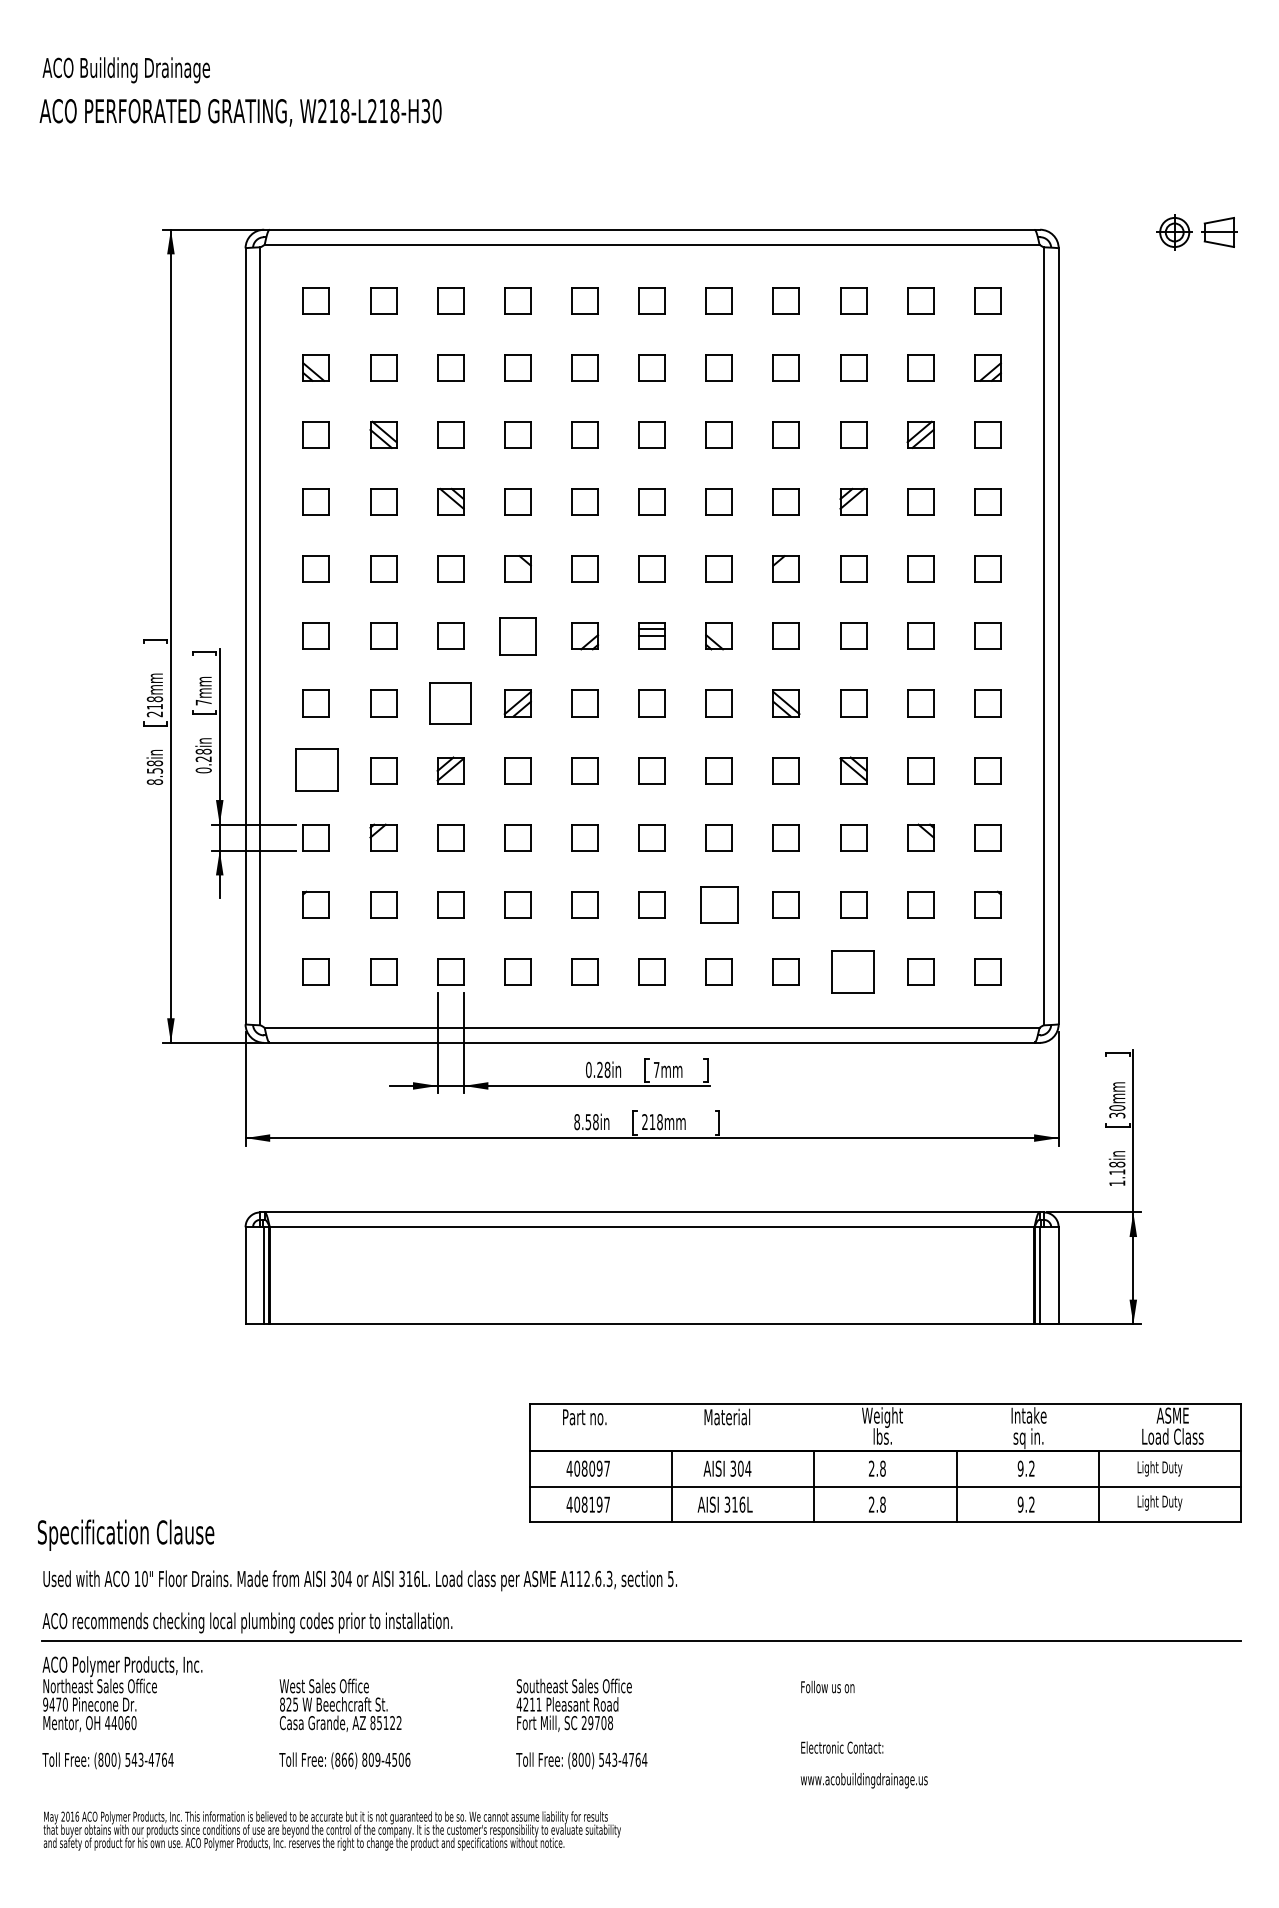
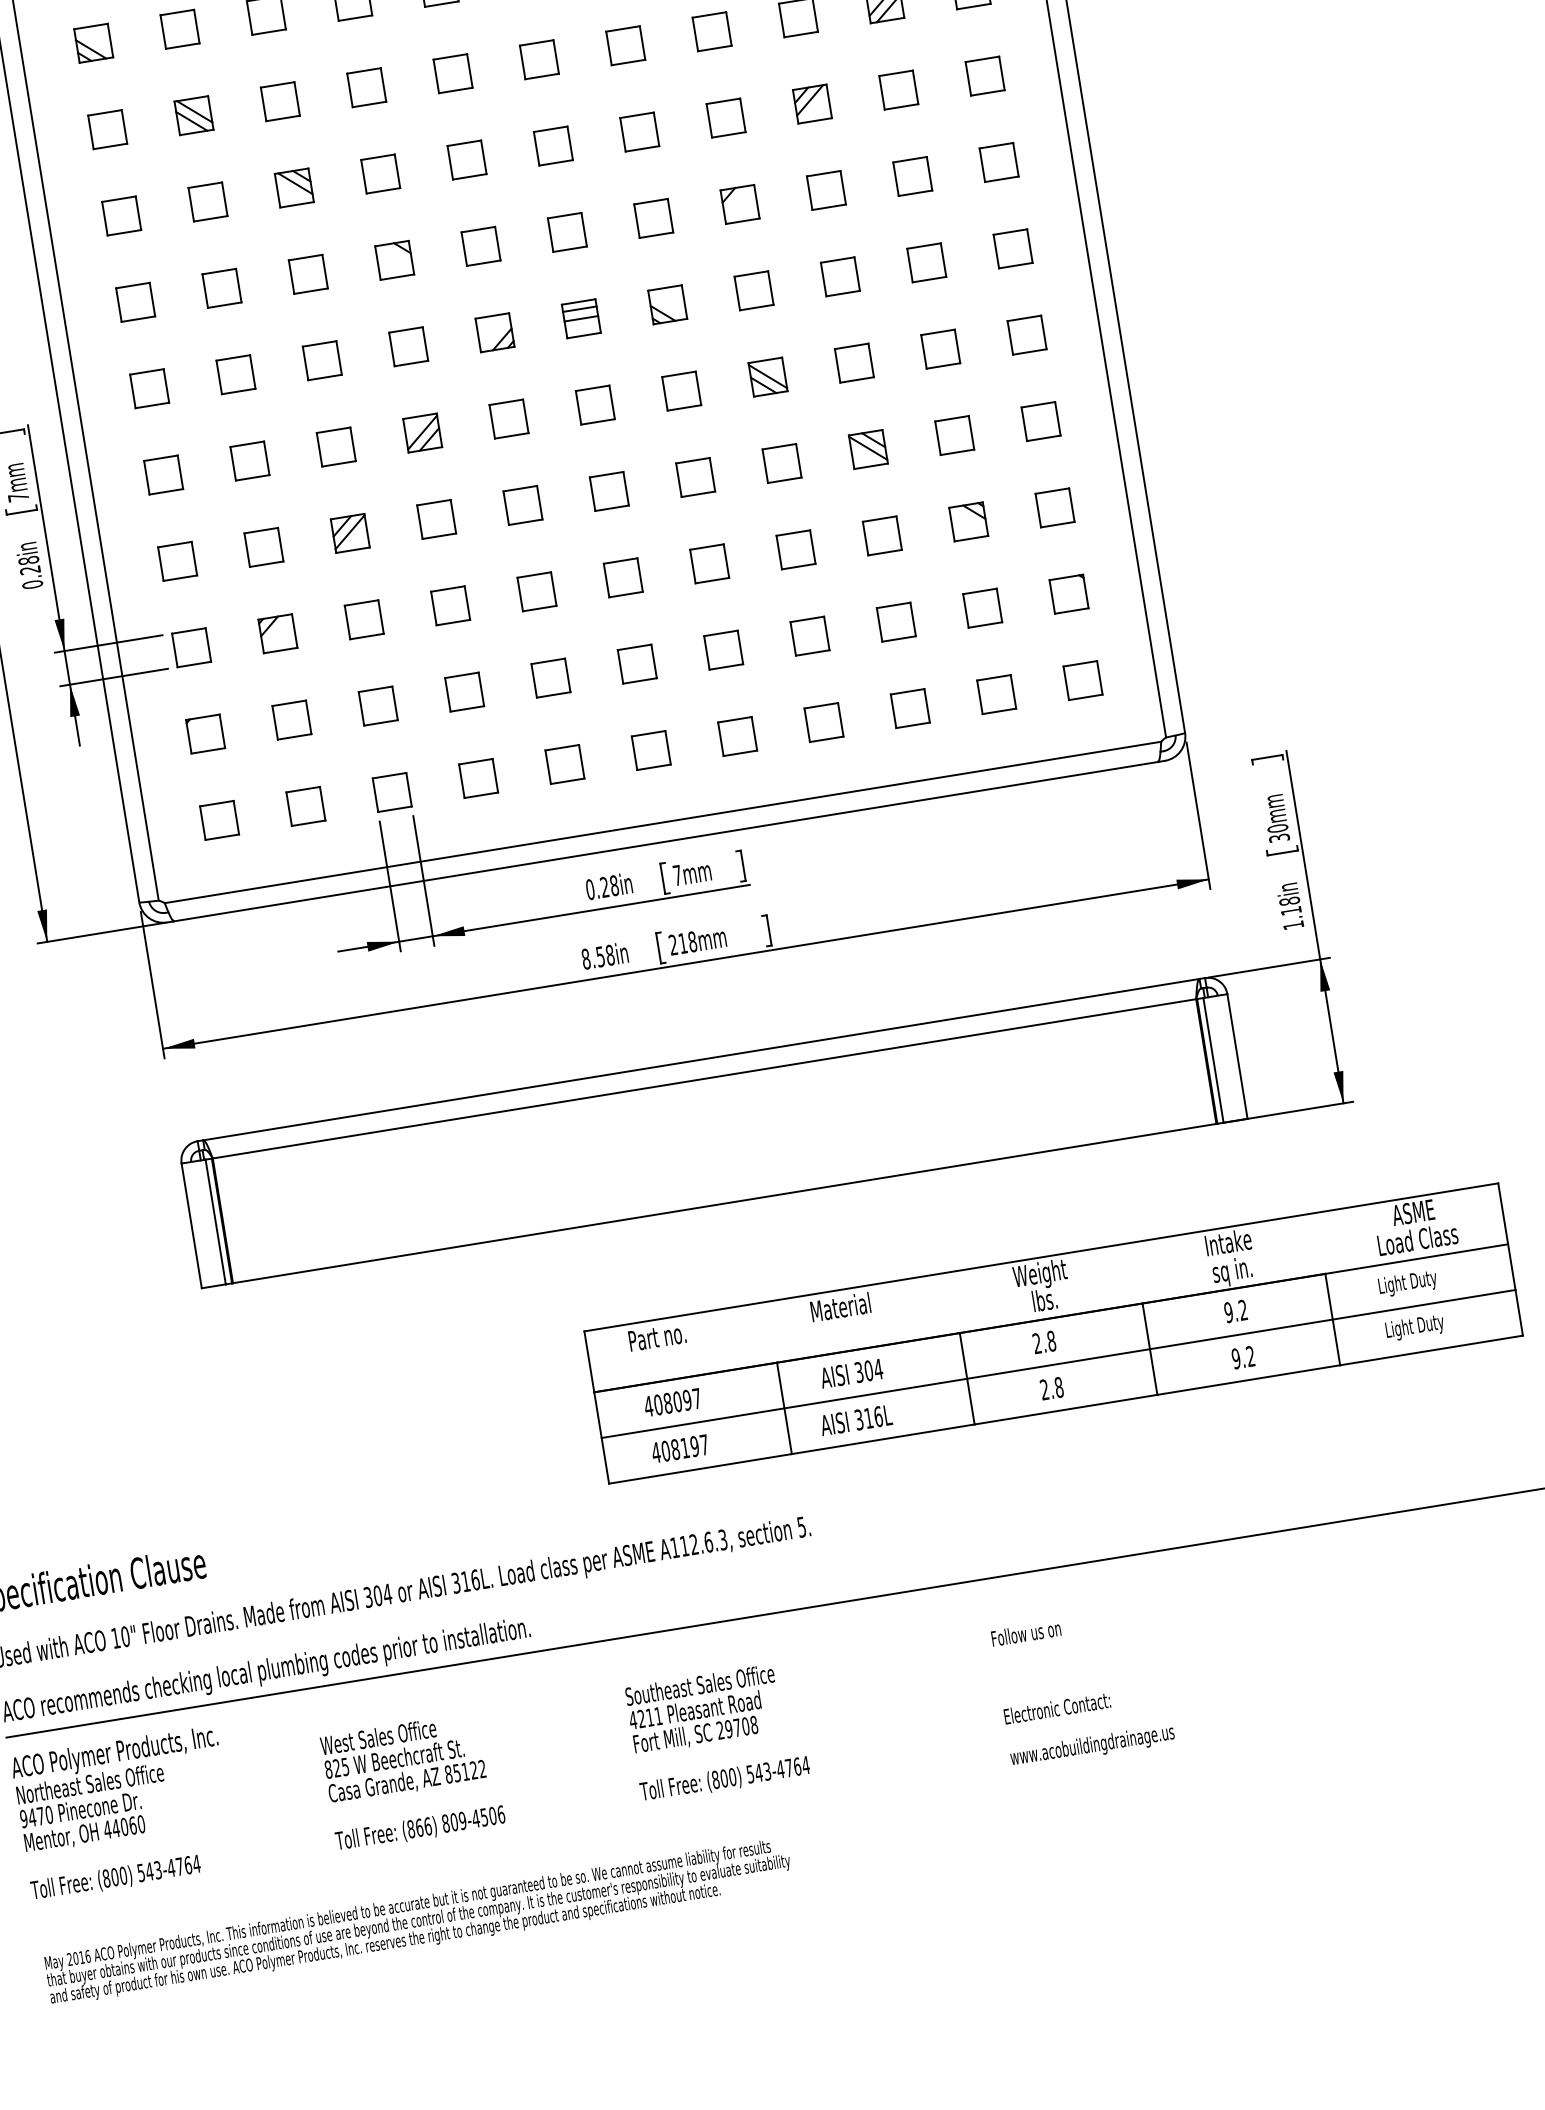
part: (517, 635) -> (408, 345), size x0.71
part: (450, 703) -> (336, 447), size x0.62
part: (315, 770) -> (176, 561), size x0.62
part: (718, 904) -> (722, 649), size x0.71
part: (853, 971) -> (910, 707), size x0.62

